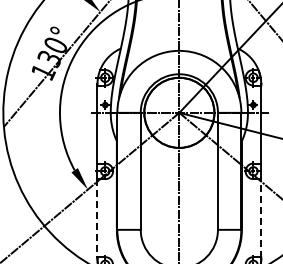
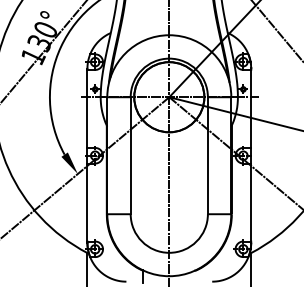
line: (97, 219) -> (87, 203), dashed -> solid
line: (261, 219) -> (251, 203), dashed -> solid

